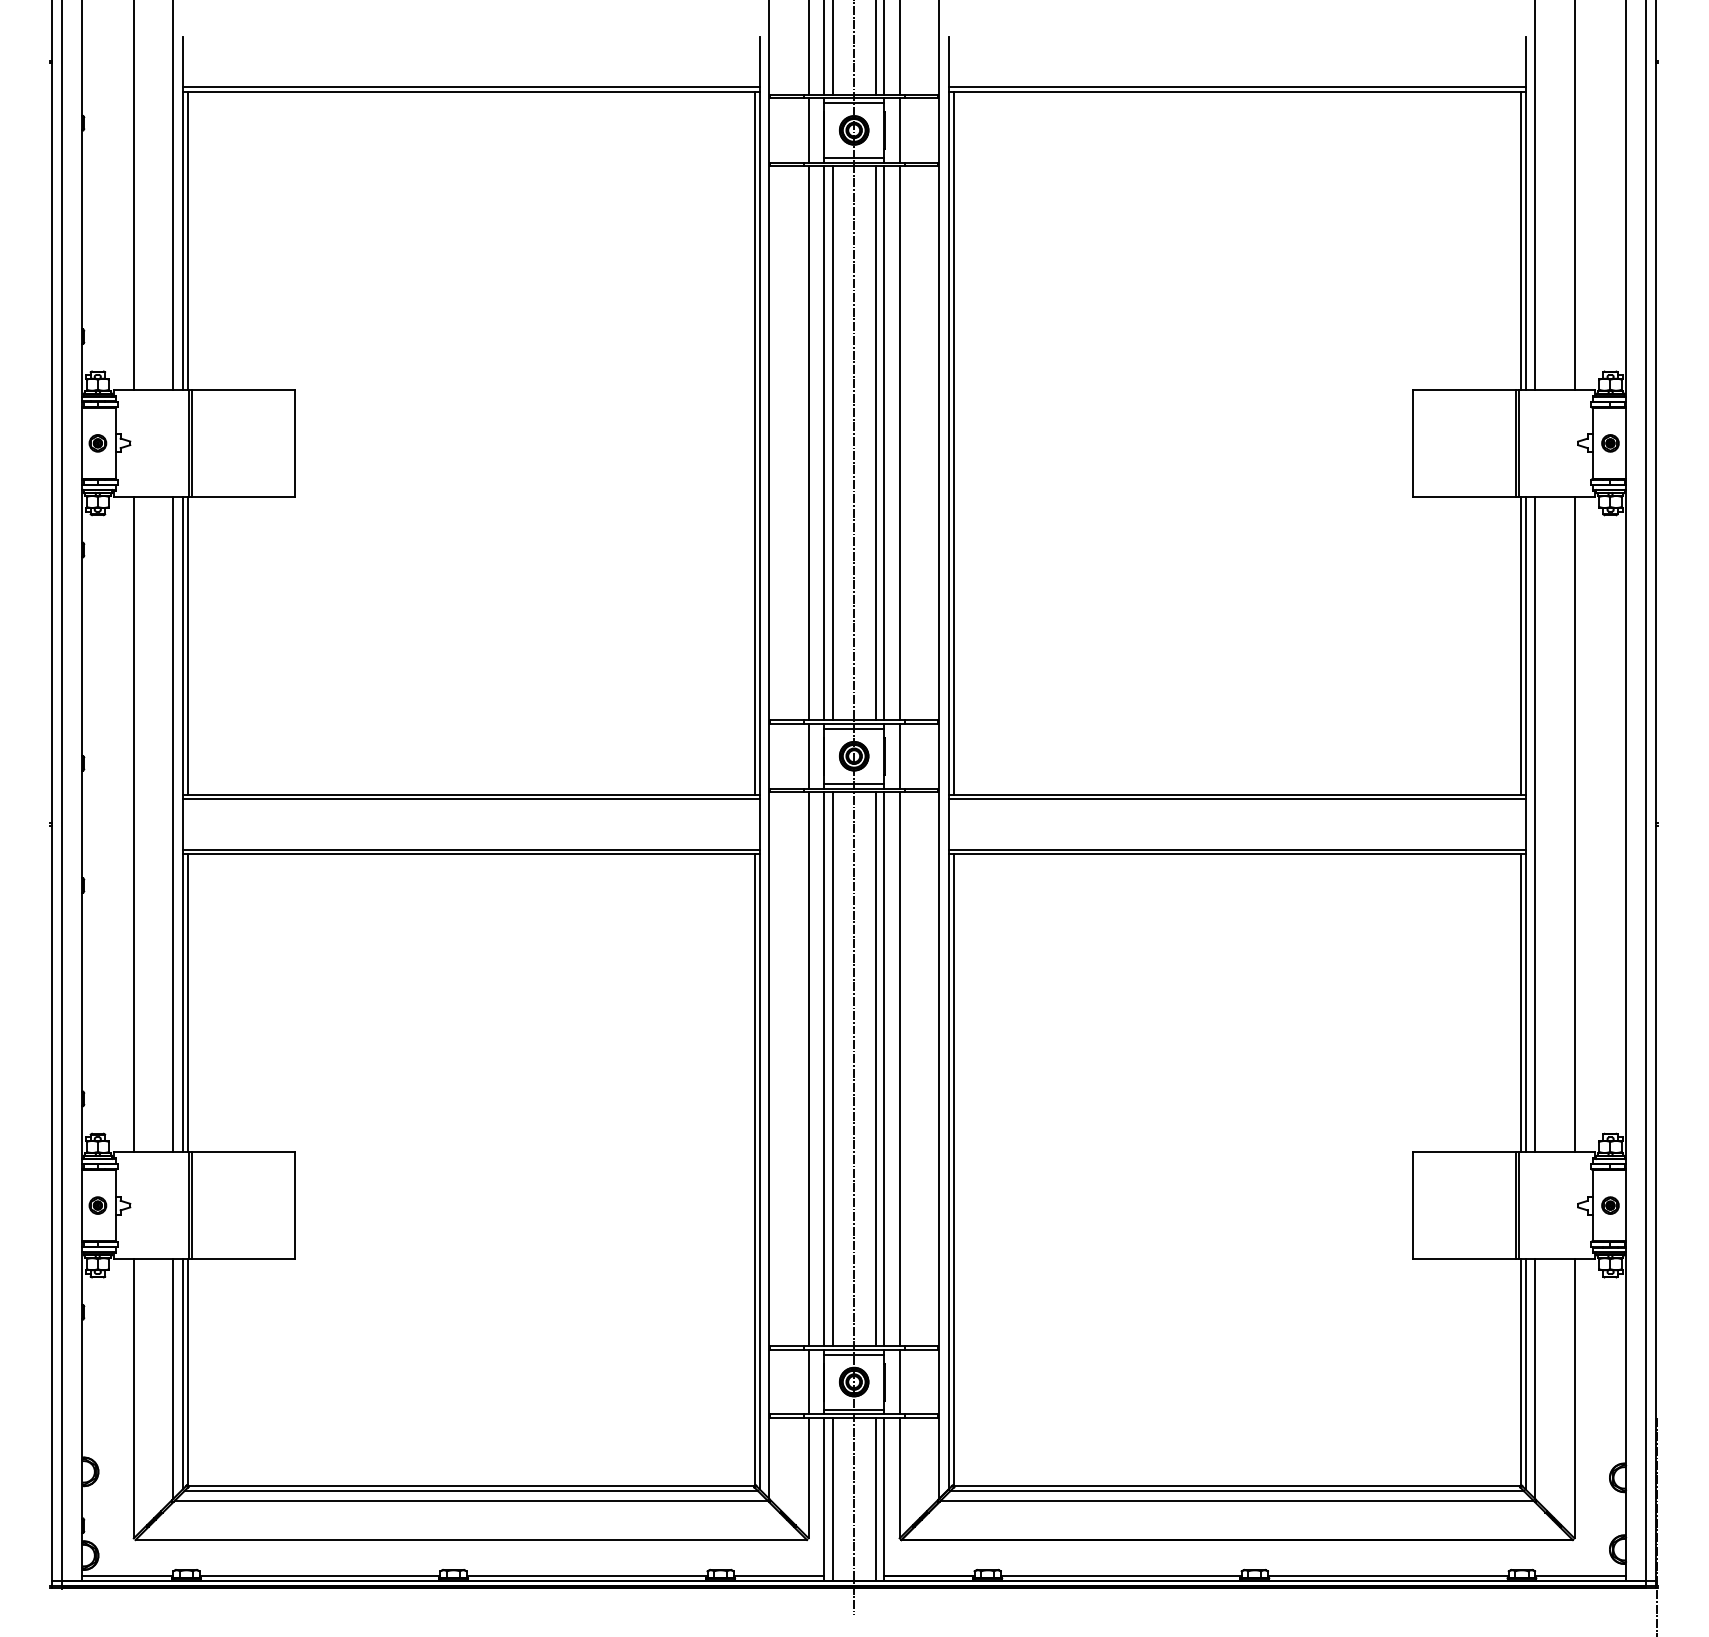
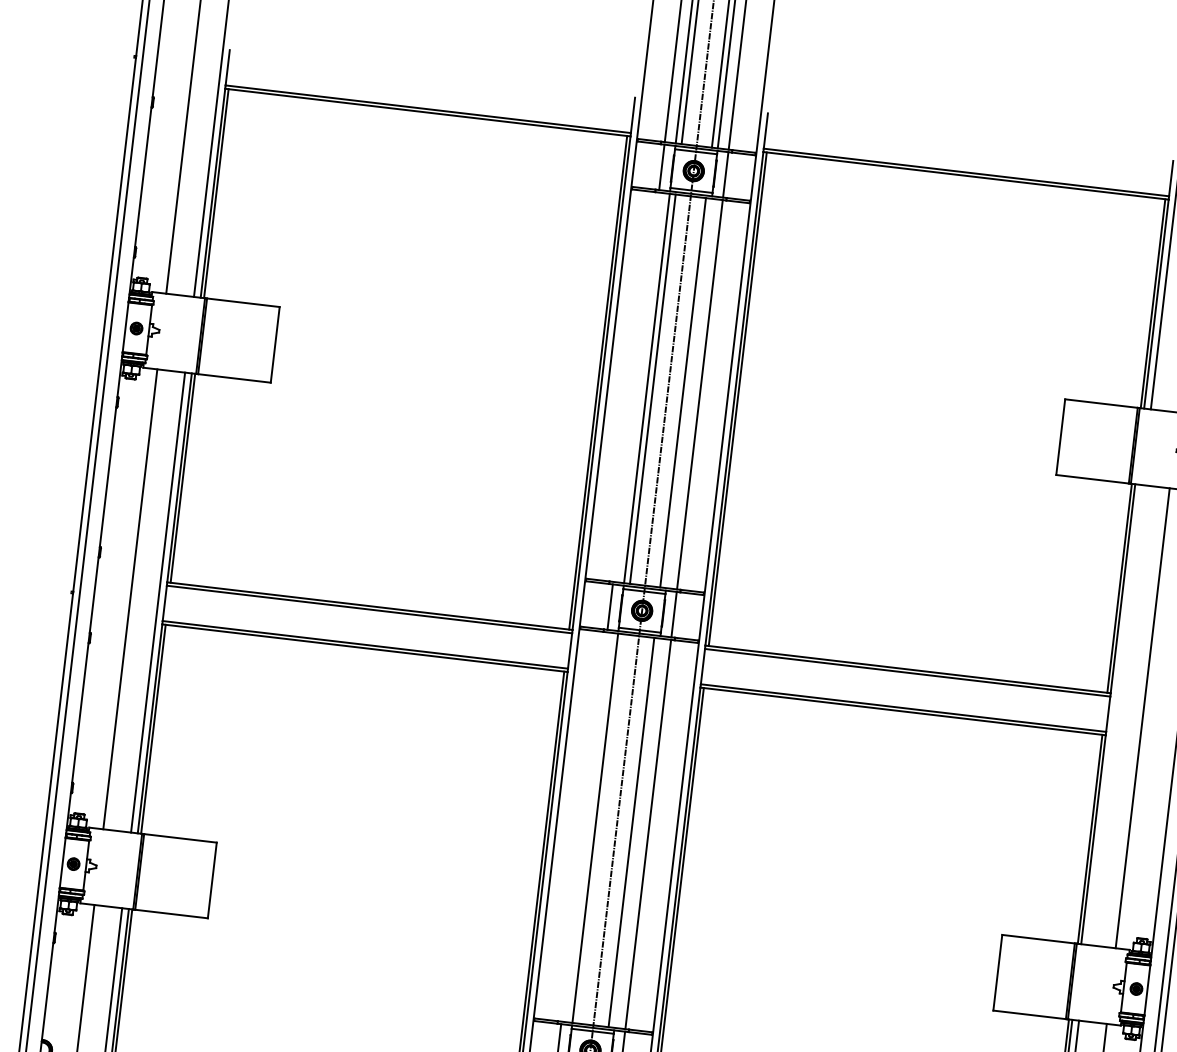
line: (808, 443) -> (635, 387), removed
line: (884, 443) -> (689, 393), removed
line: (1535, 824) -> (1115, 715), removed
line: (808, 1069) -> (584, 827), removed
line: (832, 1069) -> (601, 829), removed
line: (884, 1069) -> (637, 833), removed

